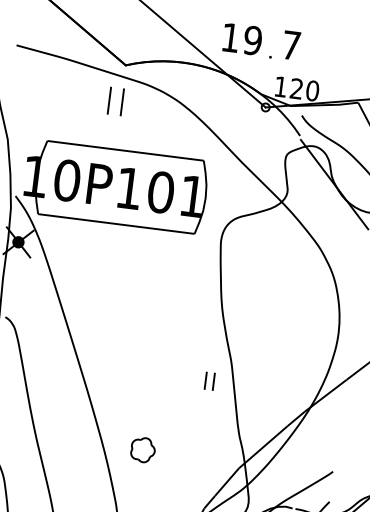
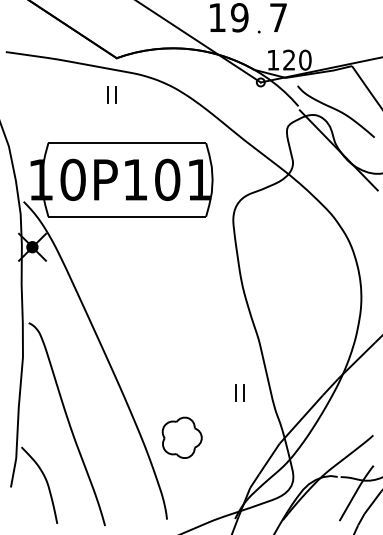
part: (116, 100) -> (111, 94), size x0.62
part: (209, 380) -> (239, 392), moved
part: (142, 449) -> (181, 437), size x1.67

